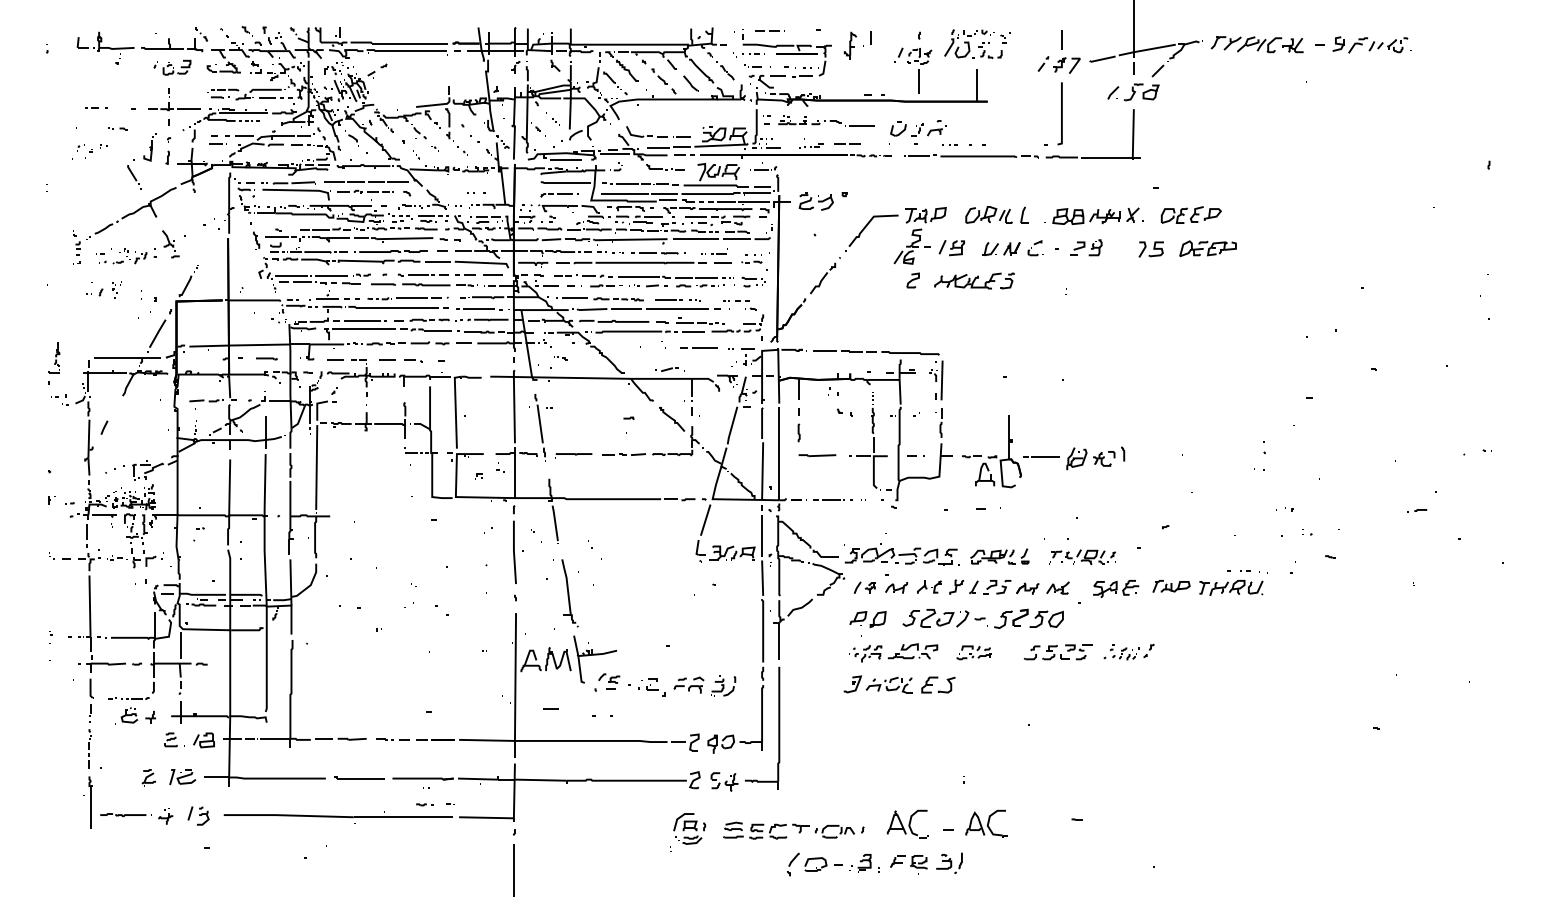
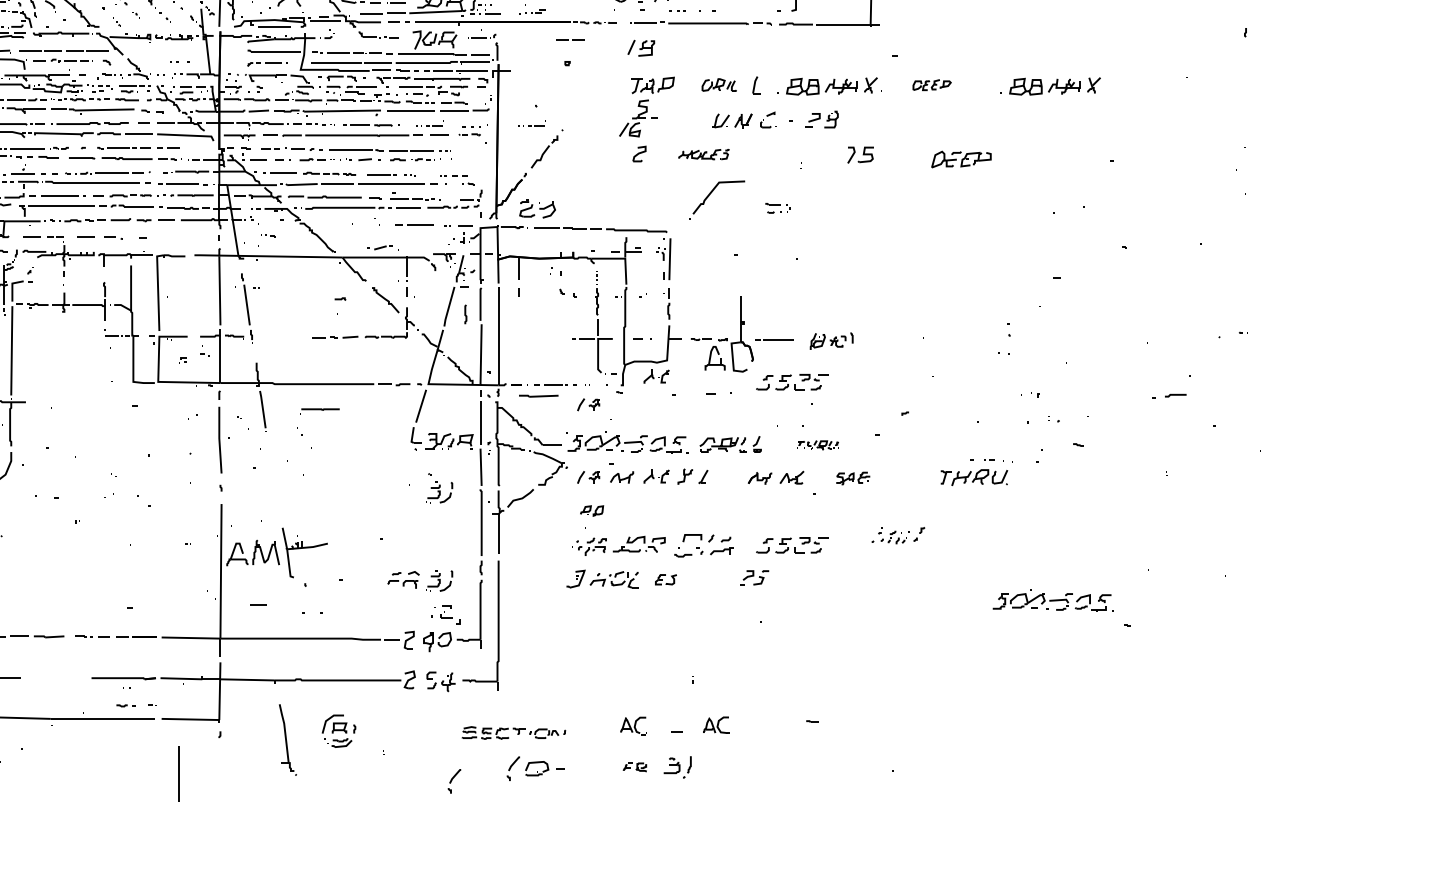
line: (845, 143) -> (568, 40), moved
part: (815, 201) -> (536, 208), moved
part: (988, 214) -> (718, 84), size x0.7
part: (1190, 214) -> (931, 84), size x0.6
part: (1303, 215) -> (1050, 85), added
part: (866, 227) -> (711, 194), moved
part: (951, 248) -> (640, 48), moved
part: (1207, 248) -> (960, 159), moved
part: (1150, 249) -> (859, 155), moved
part: (811, 251) -> (532, 123), added
line: (492, 274) -> (196, 147), removed
part: (974, 280) -> (704, 154), size x0.6
part: (753, 282) -> (777, 208), moved
line: (798, 432) -> (465, 313), moved
part: (573, 455) -> (319, 410), moved
line: (817, 455) -> (538, 396), moved
part: (1095, 458) -> (831, 341), size x0.7
part: (929, 491) -> (656, 376), added
part: (1058, 497) -> (792, 382), added
part: (1417, 510) -> (1170, 396), size x1.6
part: (864, 518) -> (588, 404), added
part: (1082, 557) -> (817, 445), size x0.6
part: (1171, 586) -> (911, 476), removed
part: (997, 587) -> (754, 578), moved
part: (1116, 588) -> (853, 478), size x0.7
part: (569, 593) -> (287, 740), moved
part: (723, 601) -> (439, 491), added
part: (982, 618) -> (712, 509), removed
part: (867, 619) -> (591, 510), size x0.6
part: (1128, 651) -> (897, 534), moved
part: (973, 652) -> (703, 545), size x1.6
part: (609, 681) -> (319, 576), removed
part: (938, 684) -> (666, 579), size x0.6
part: (651, 687) -> (445, 614), moved
part: (1305, 704) -> (1052, 600), added
part: (359, 777) -> (56, 677), removed
part: (907, 823) -> (633, 725), size x0.6
part: (986, 823) -> (716, 725), size x0.6
part: (689, 828) -> (338, 730), moved
part: (793, 830) -> (513, 732), size x0.7
part: (864, 863) -> (588, 767), removed
part: (908, 864) -> (634, 768), size x0.6
line: (513, 870) -> (178, 773), moved
part: (737, 876) -> (454, 781), added

